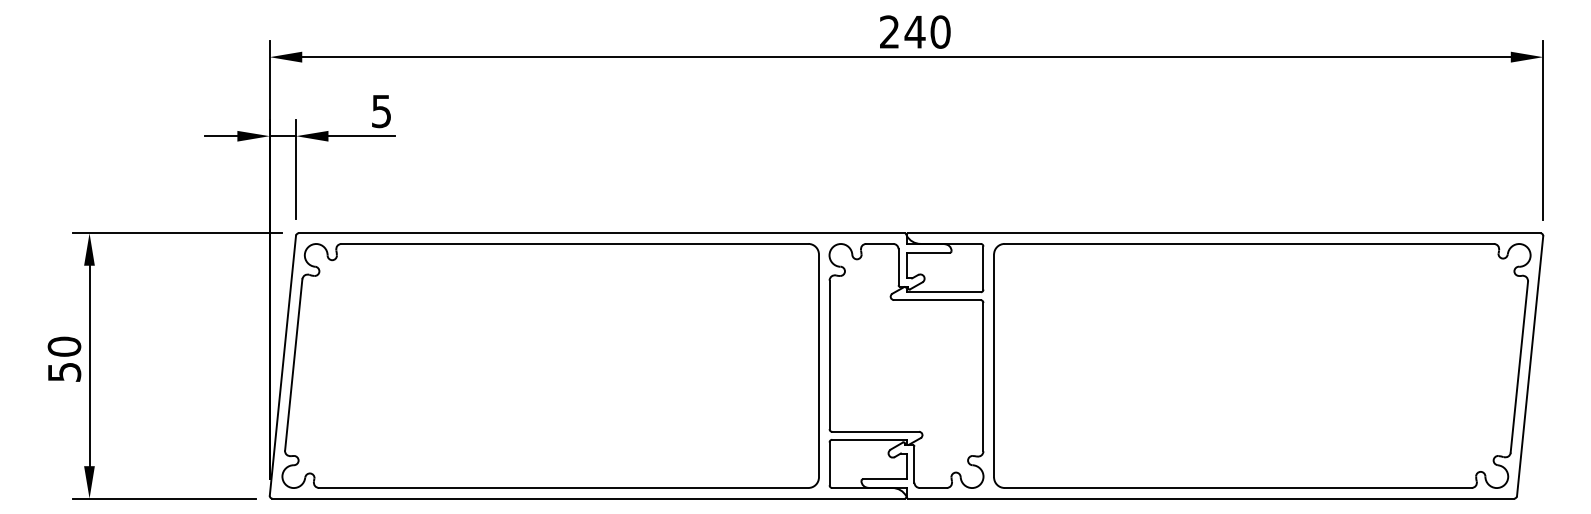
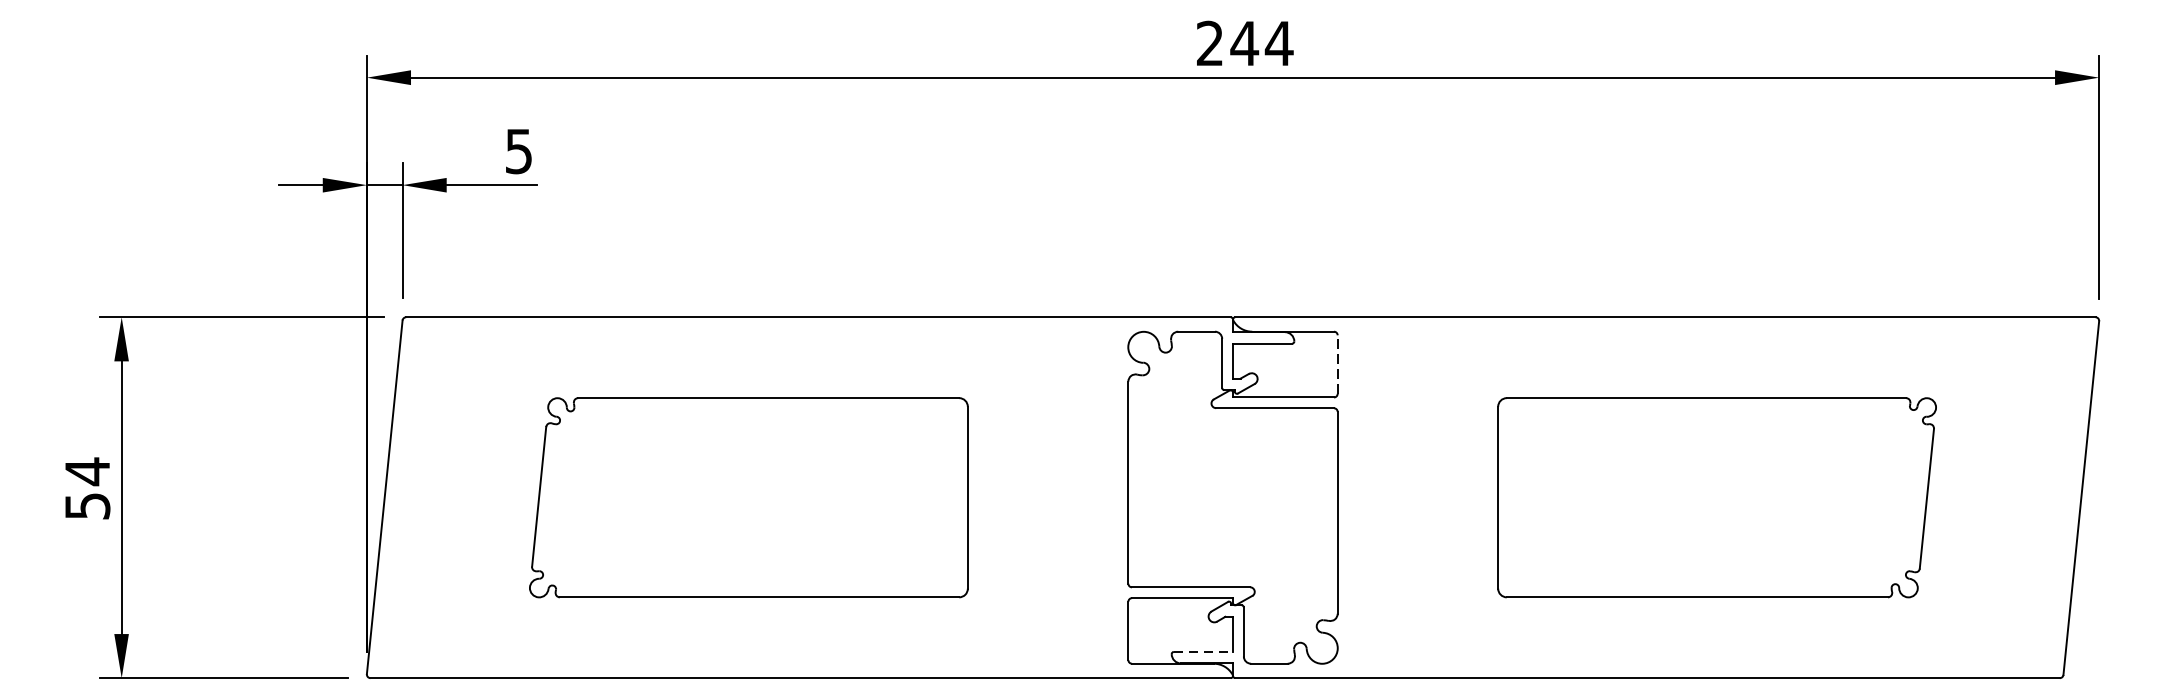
text: (940, 31) -> (1279, 42), 240 -> 244
line: (983, 268) -> (1337, 365), solid -> dashed
text: (64, 346) -> (87, 471), 50 -> 54
part: (550, 365) -> (748, 497), size x0.6
part: (1262, 365) -> (1717, 497), size x0.6
line: (884, 479) -> (1203, 652), solid -> dashed

